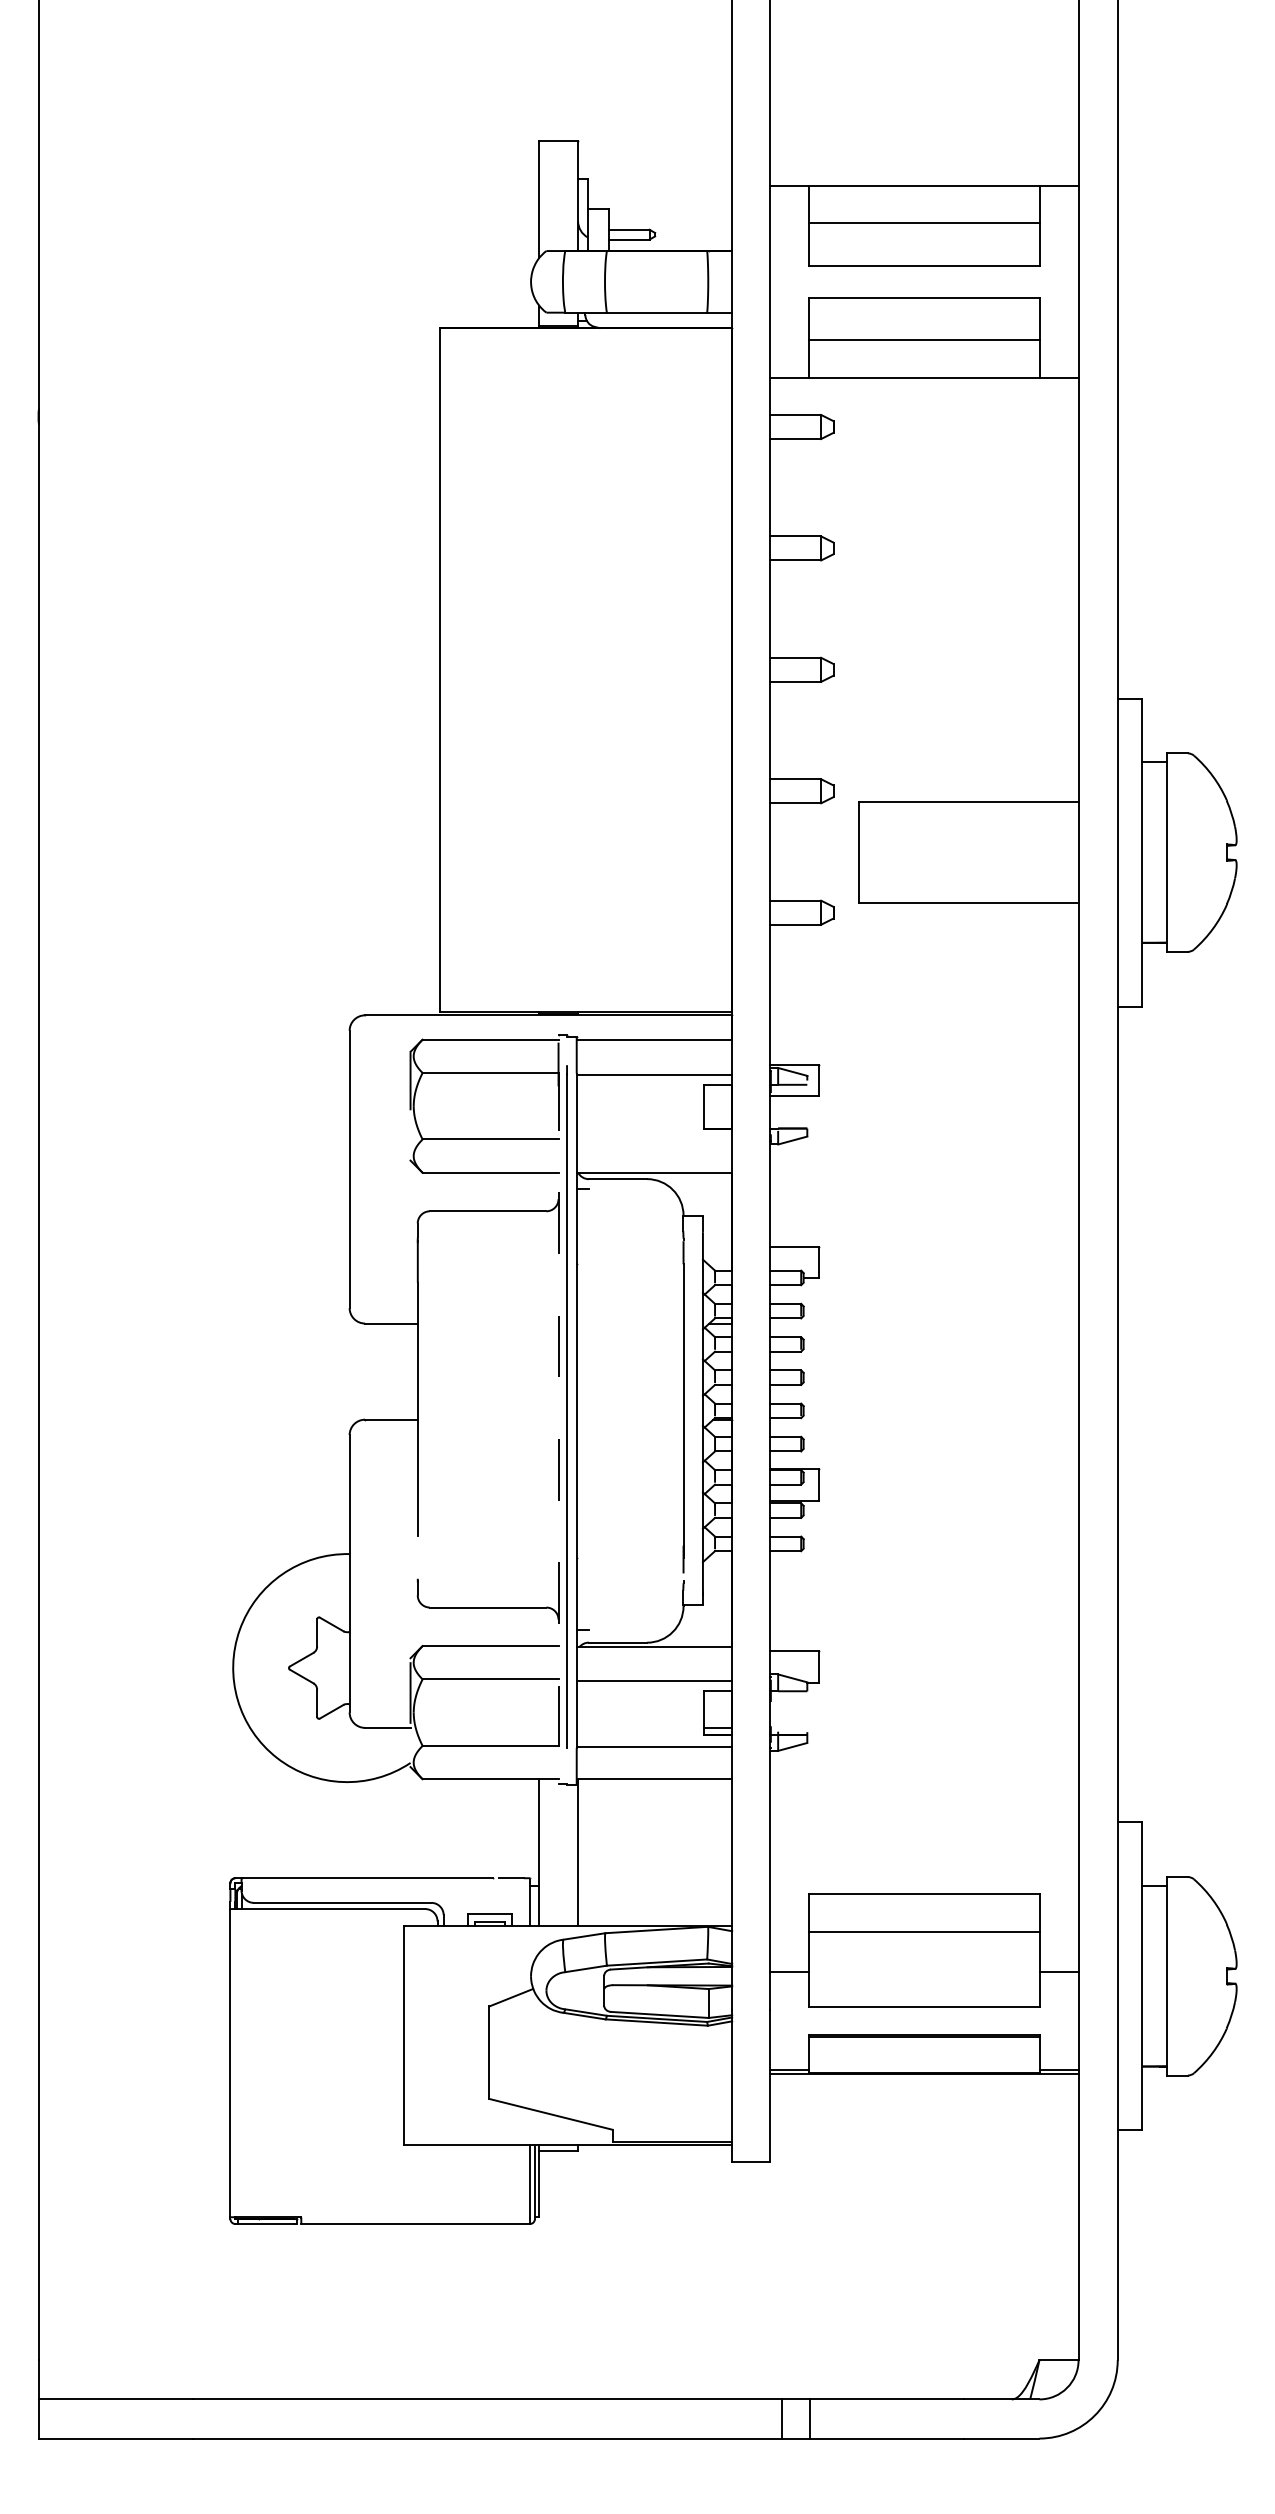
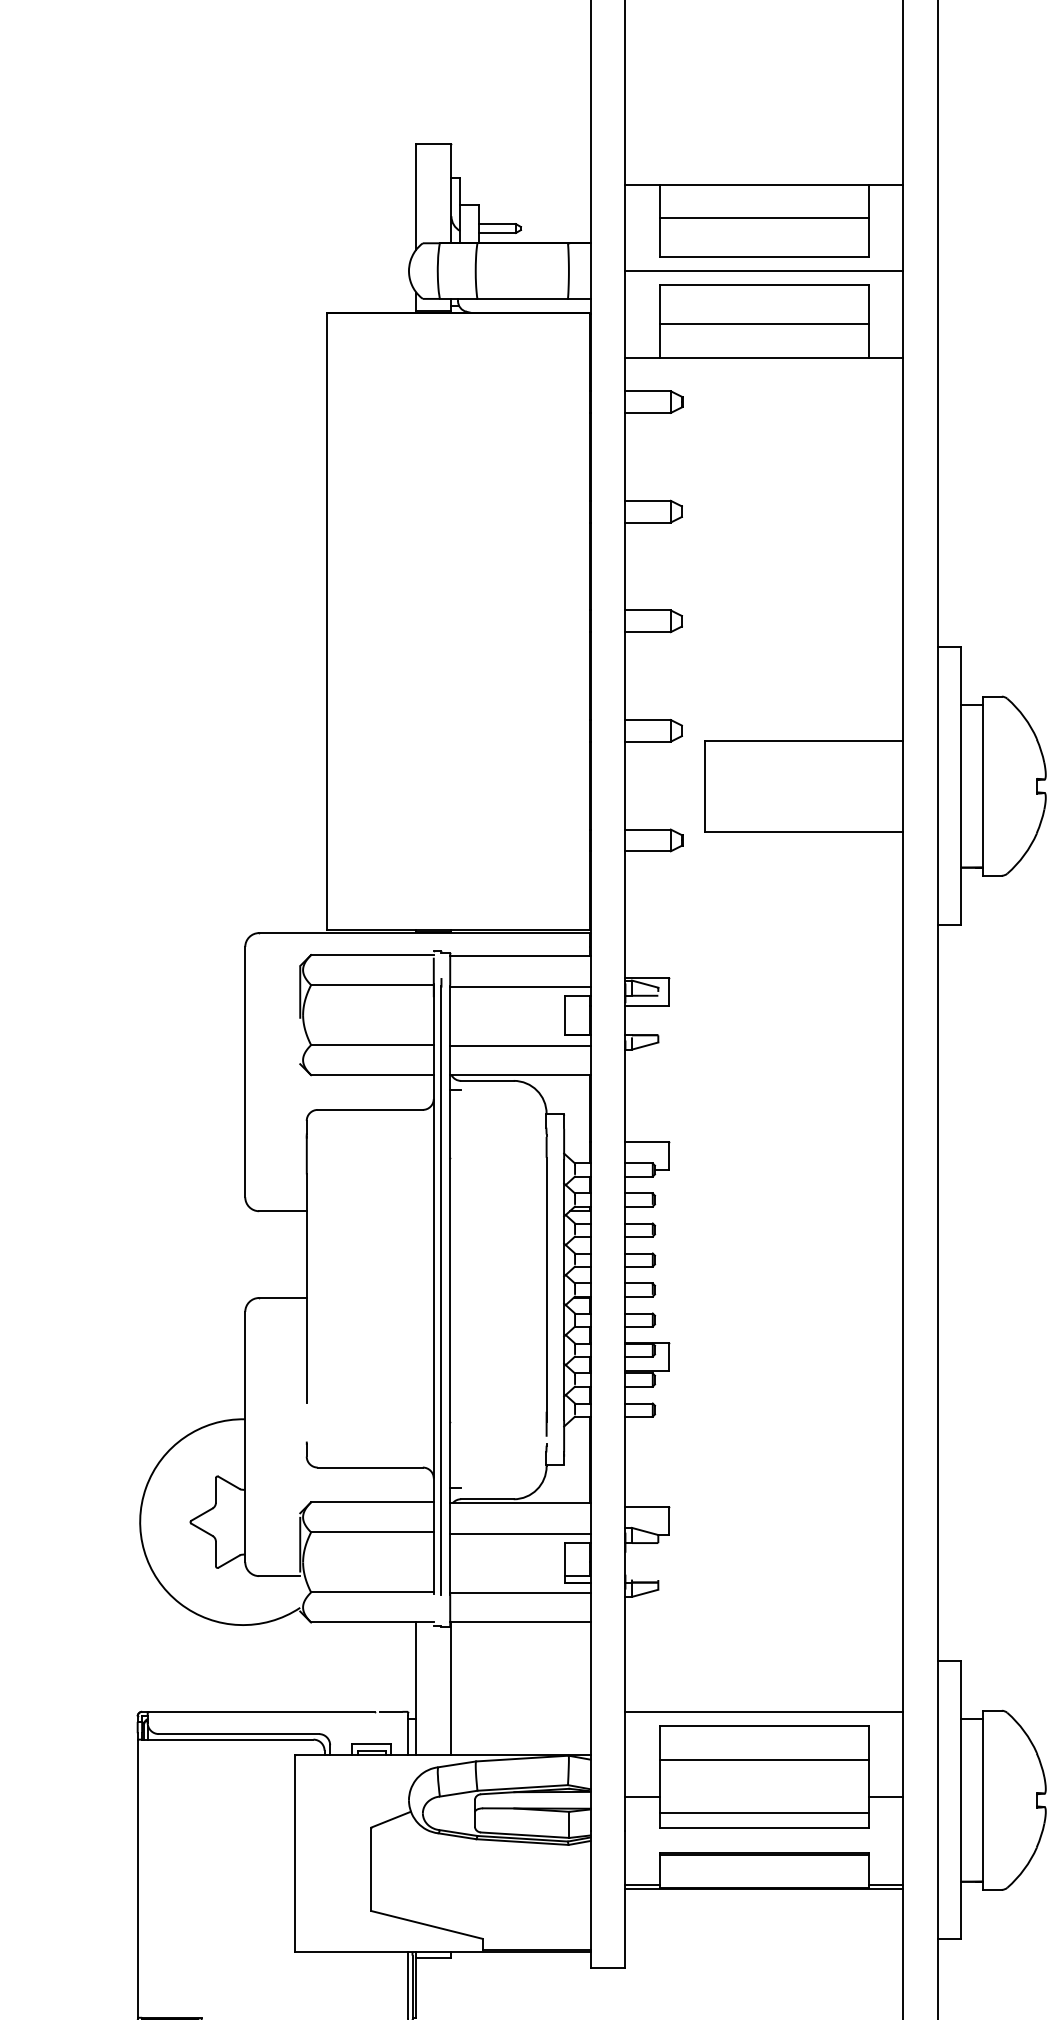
line: (924, 281) -> (764, 270), added
line: (654, 1140) -> (520, 1046), added
line: (558, 1409) -> (433, 1288), dashed -> solid
line: (924, 1878) -> (764, 1712), added
line: (924, 1989) -> (764, 1812), added

